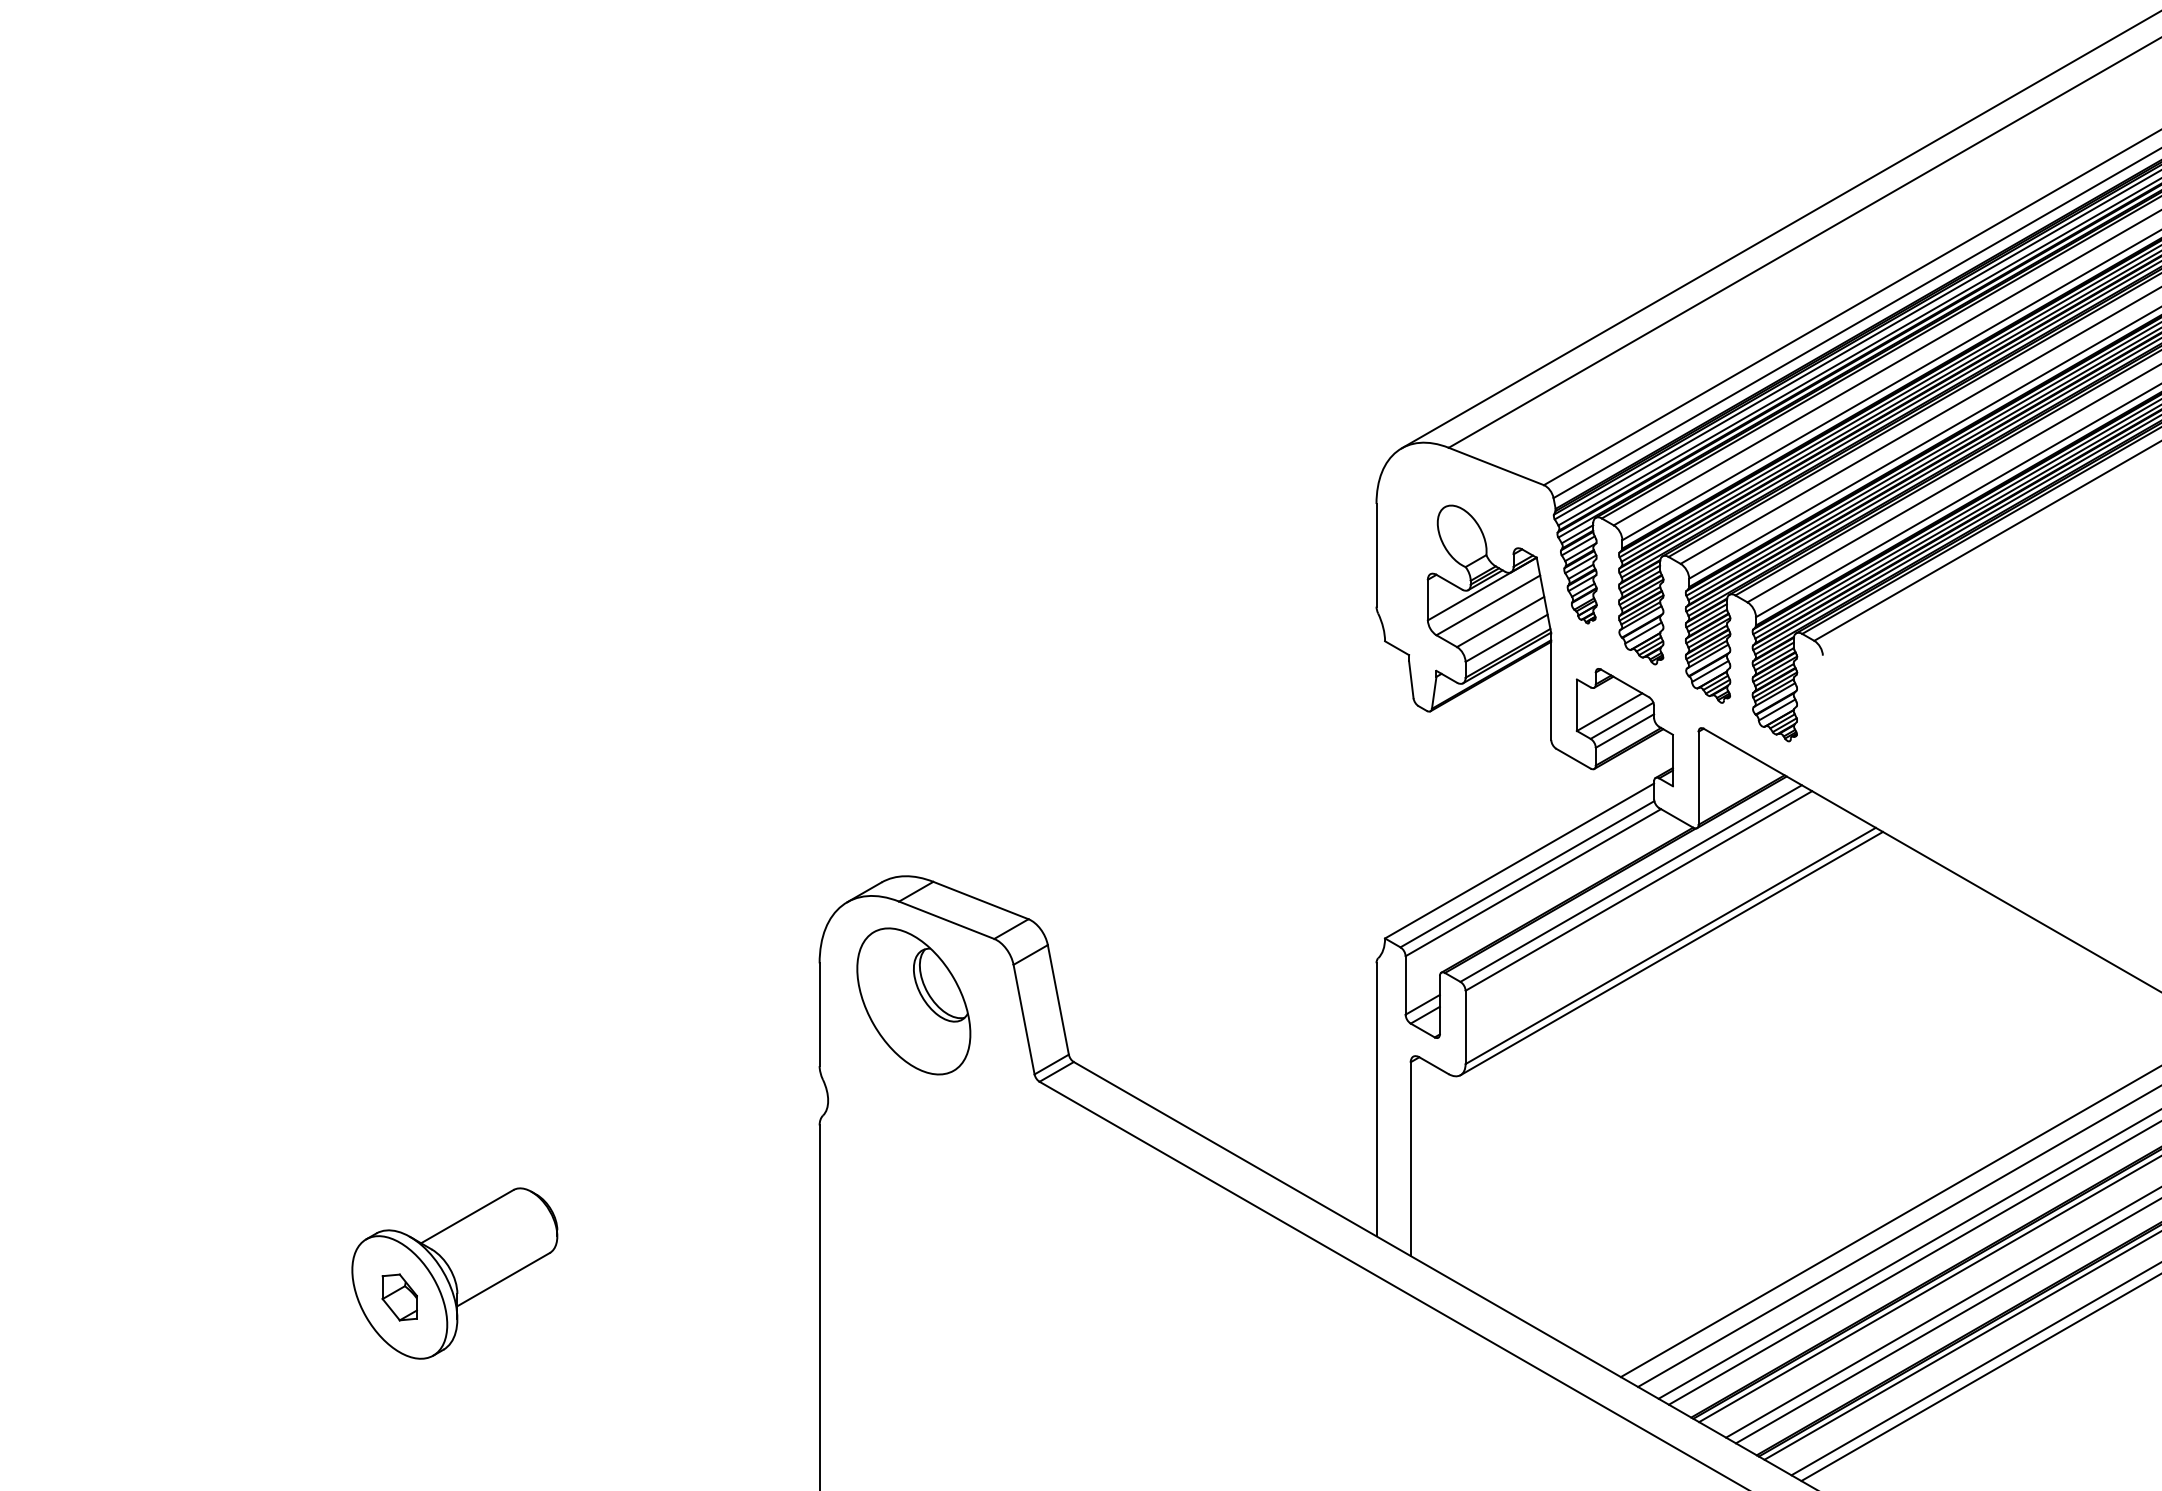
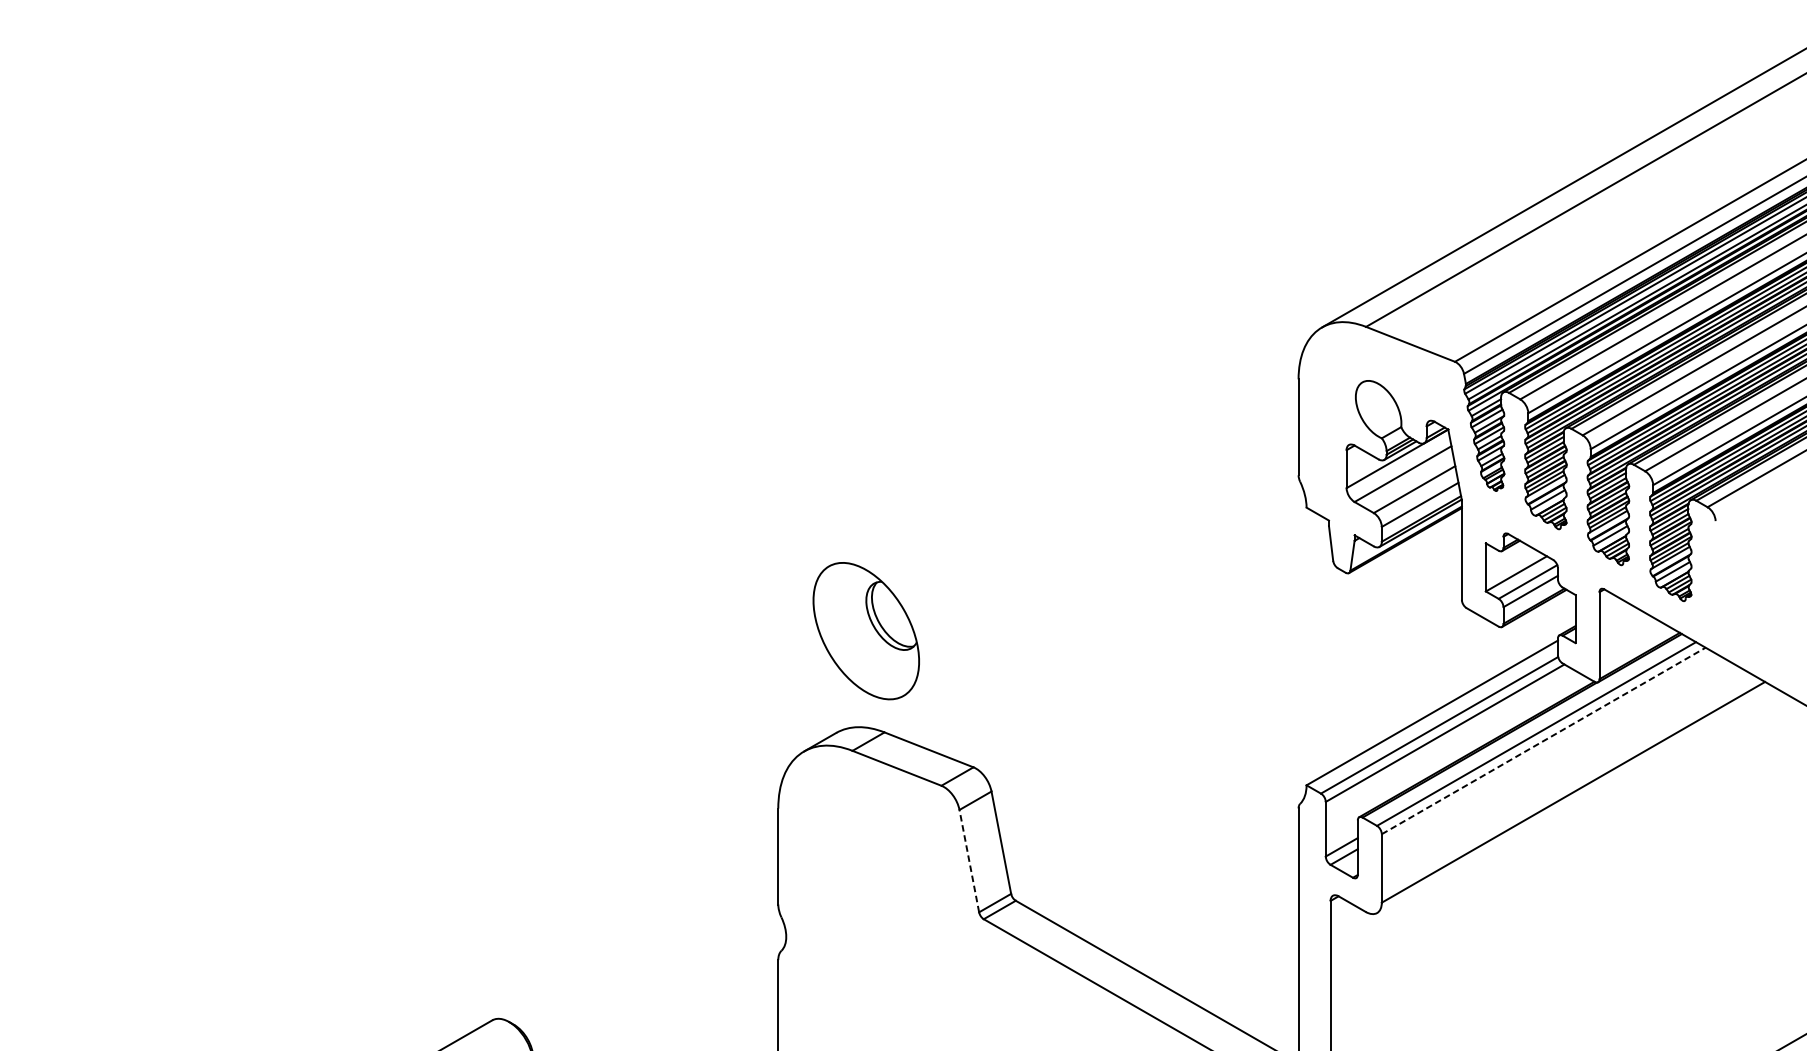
line: (1638, 890) -> (1543, 740), solid -> dashed
line: (1671, 953) -> (1574, 799), removed
part: (913, 1001) -> (865, 631), moved
line: (1024, 1019) -> (969, 861), solid -> dashed

